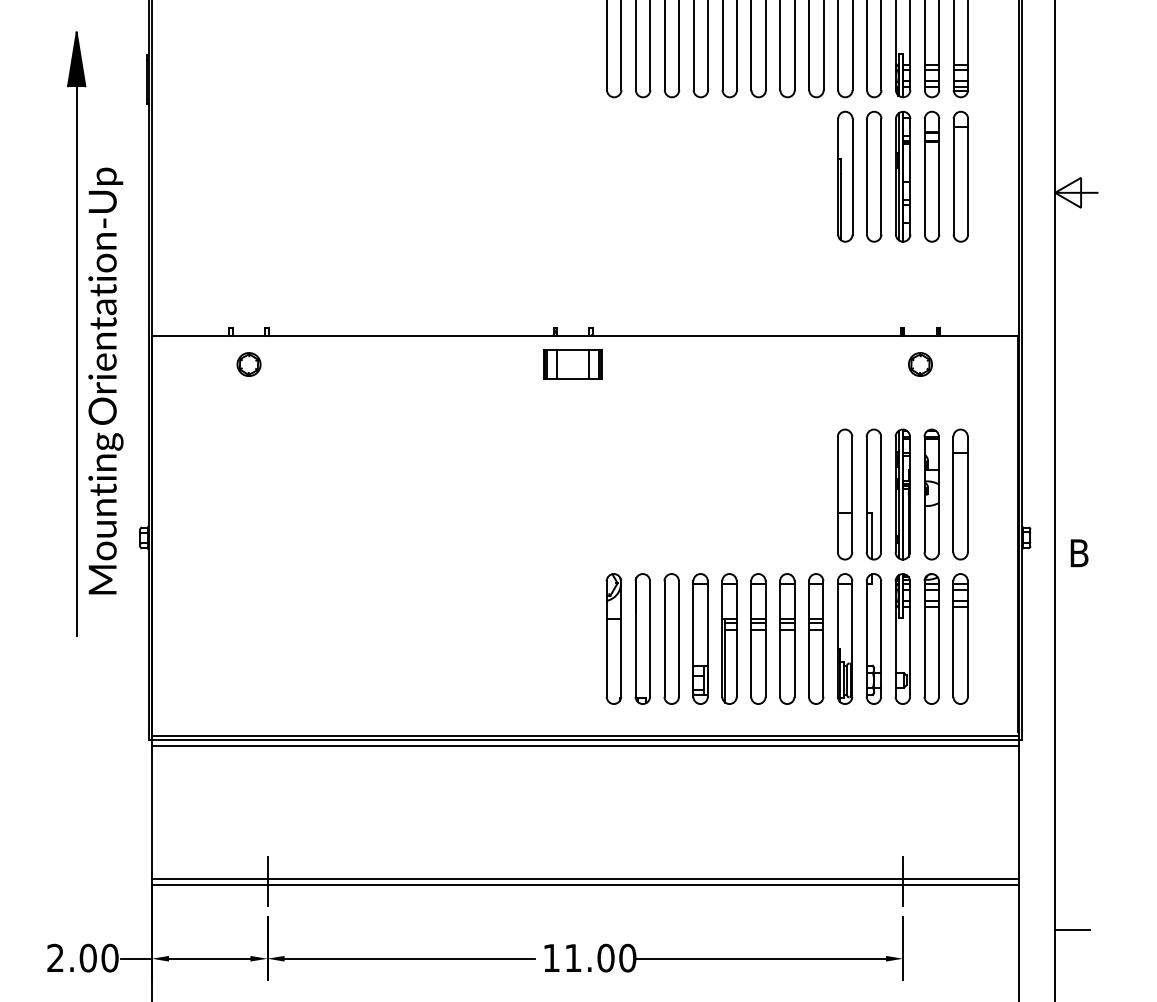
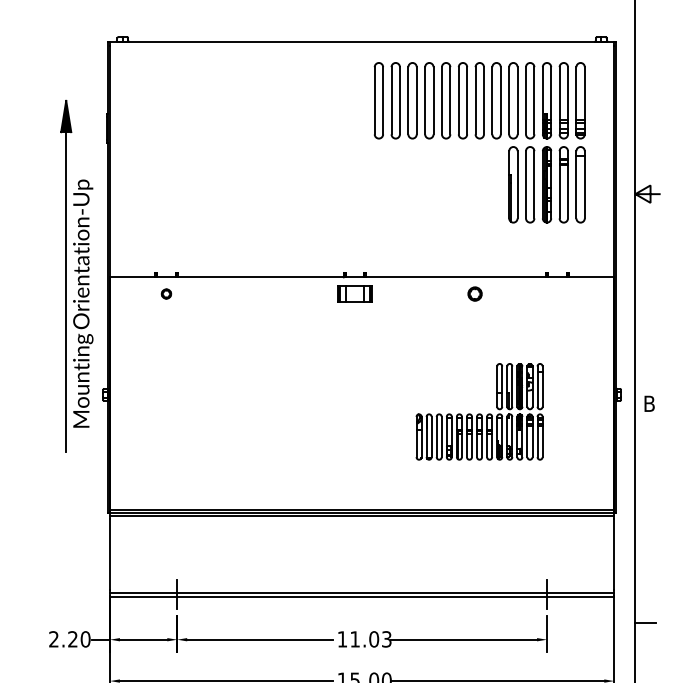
part: (249, 363) -> (166, 293), size x0.7
circle: (919, 363) -> (474, 293), moved
part: (787, 566) -> (479, 411), size x0.6
text: (87, 958) -> (72, 639), 2.00 -> 2.20
text: (627, 958) -> (386, 639), 11.00 -> 11.03

